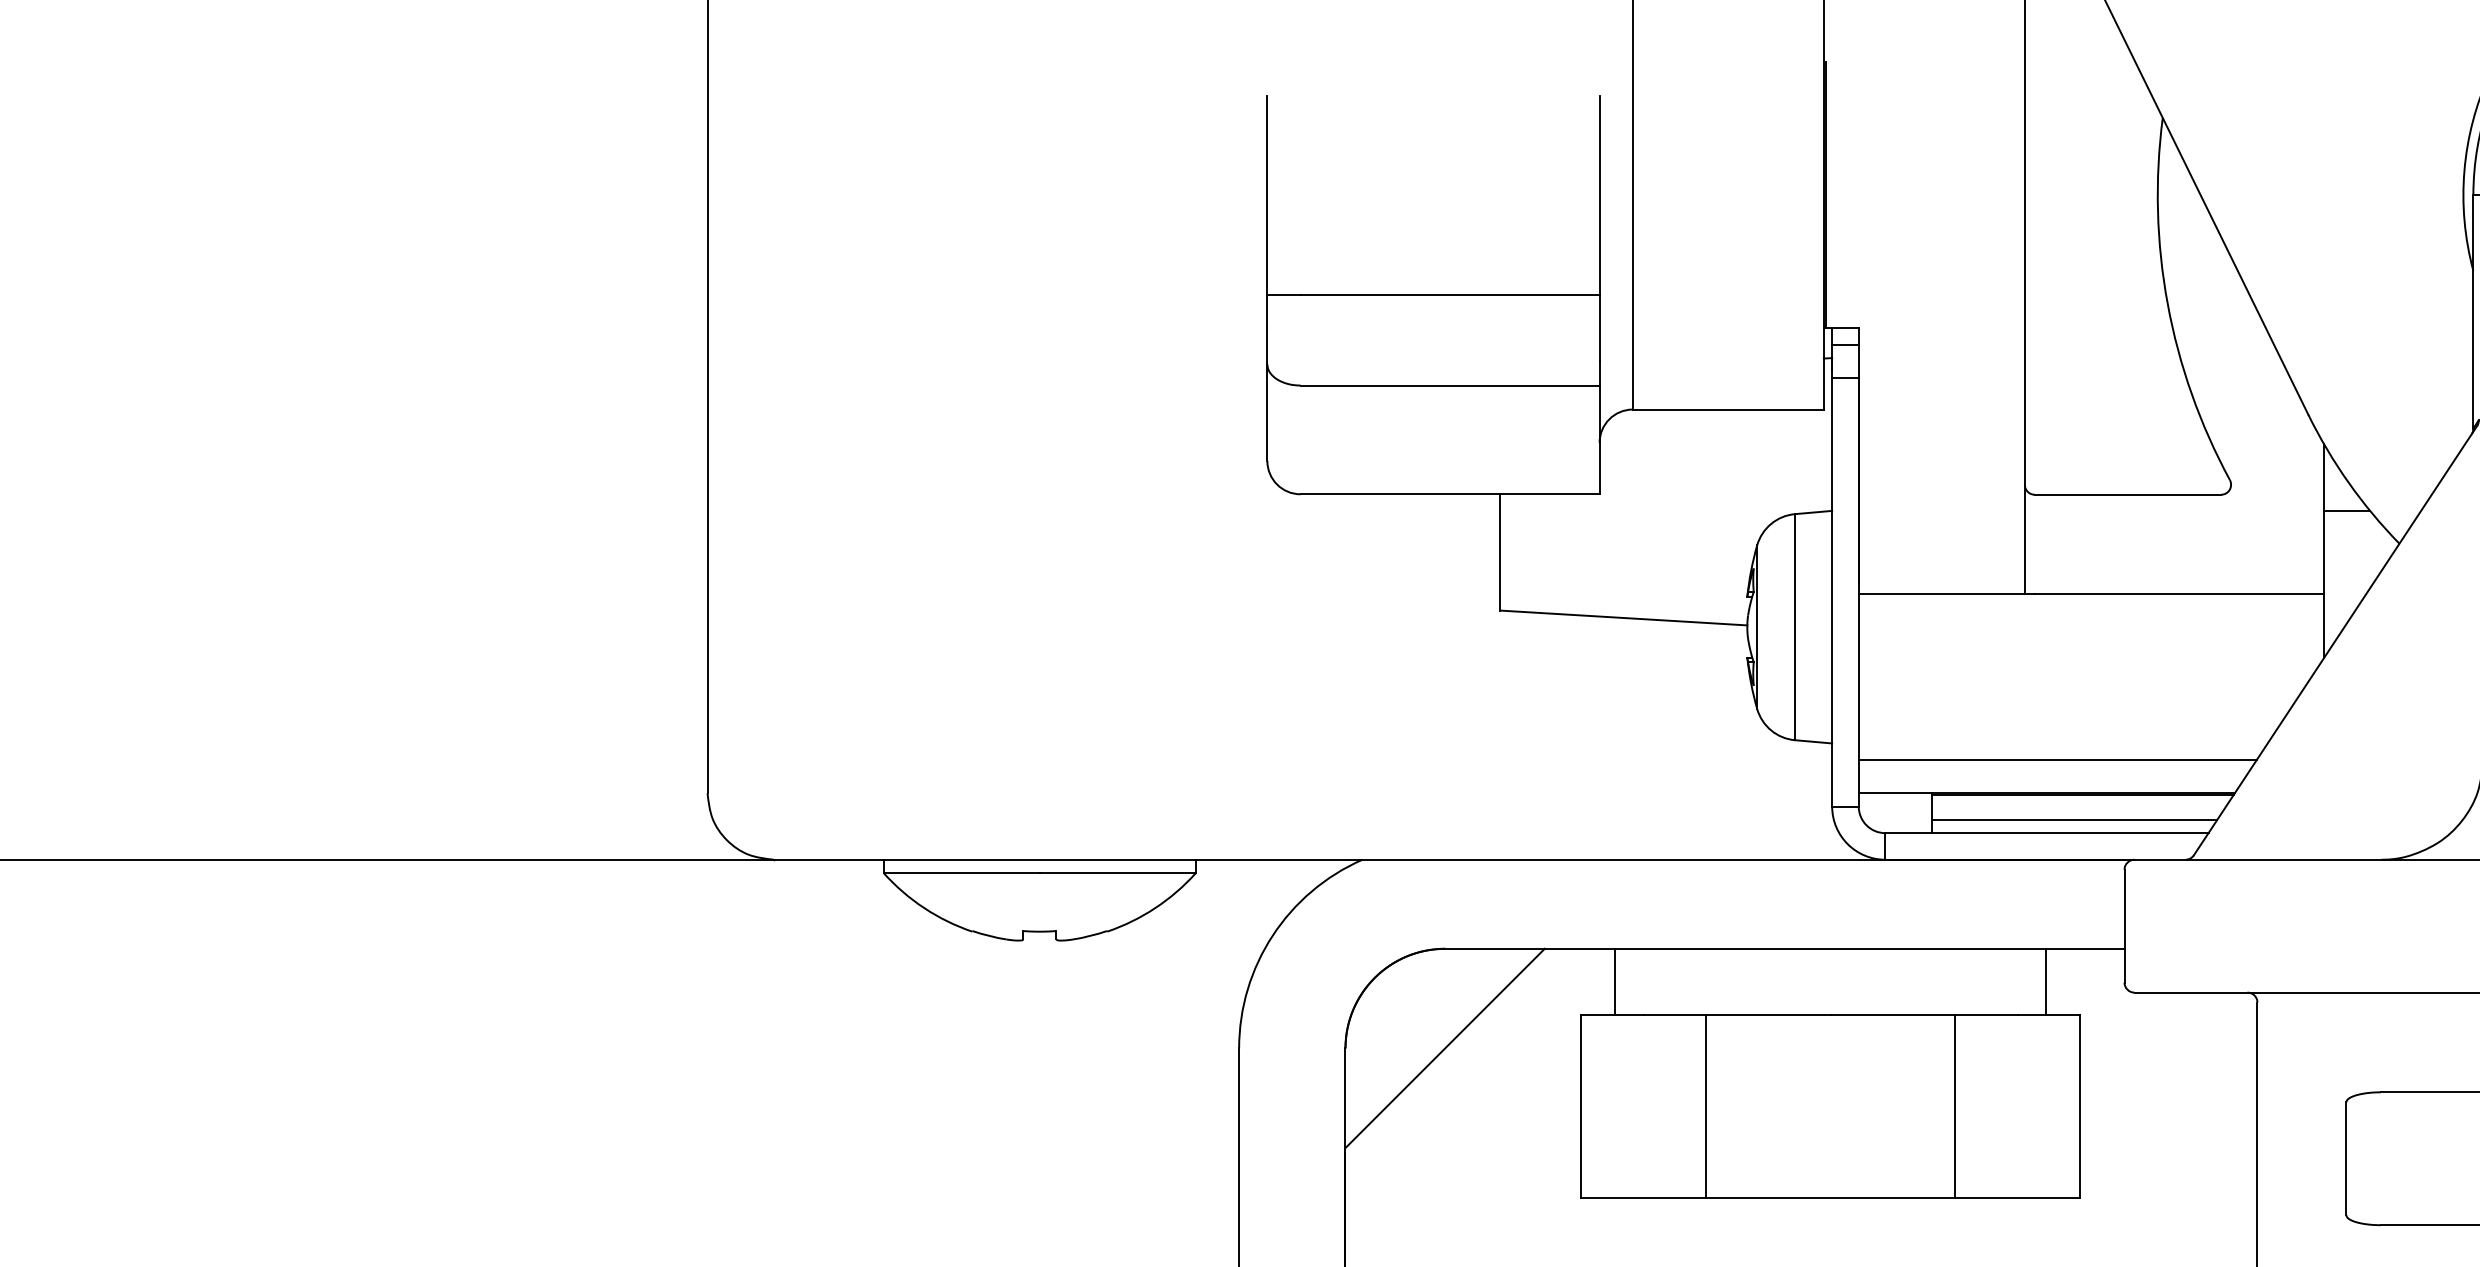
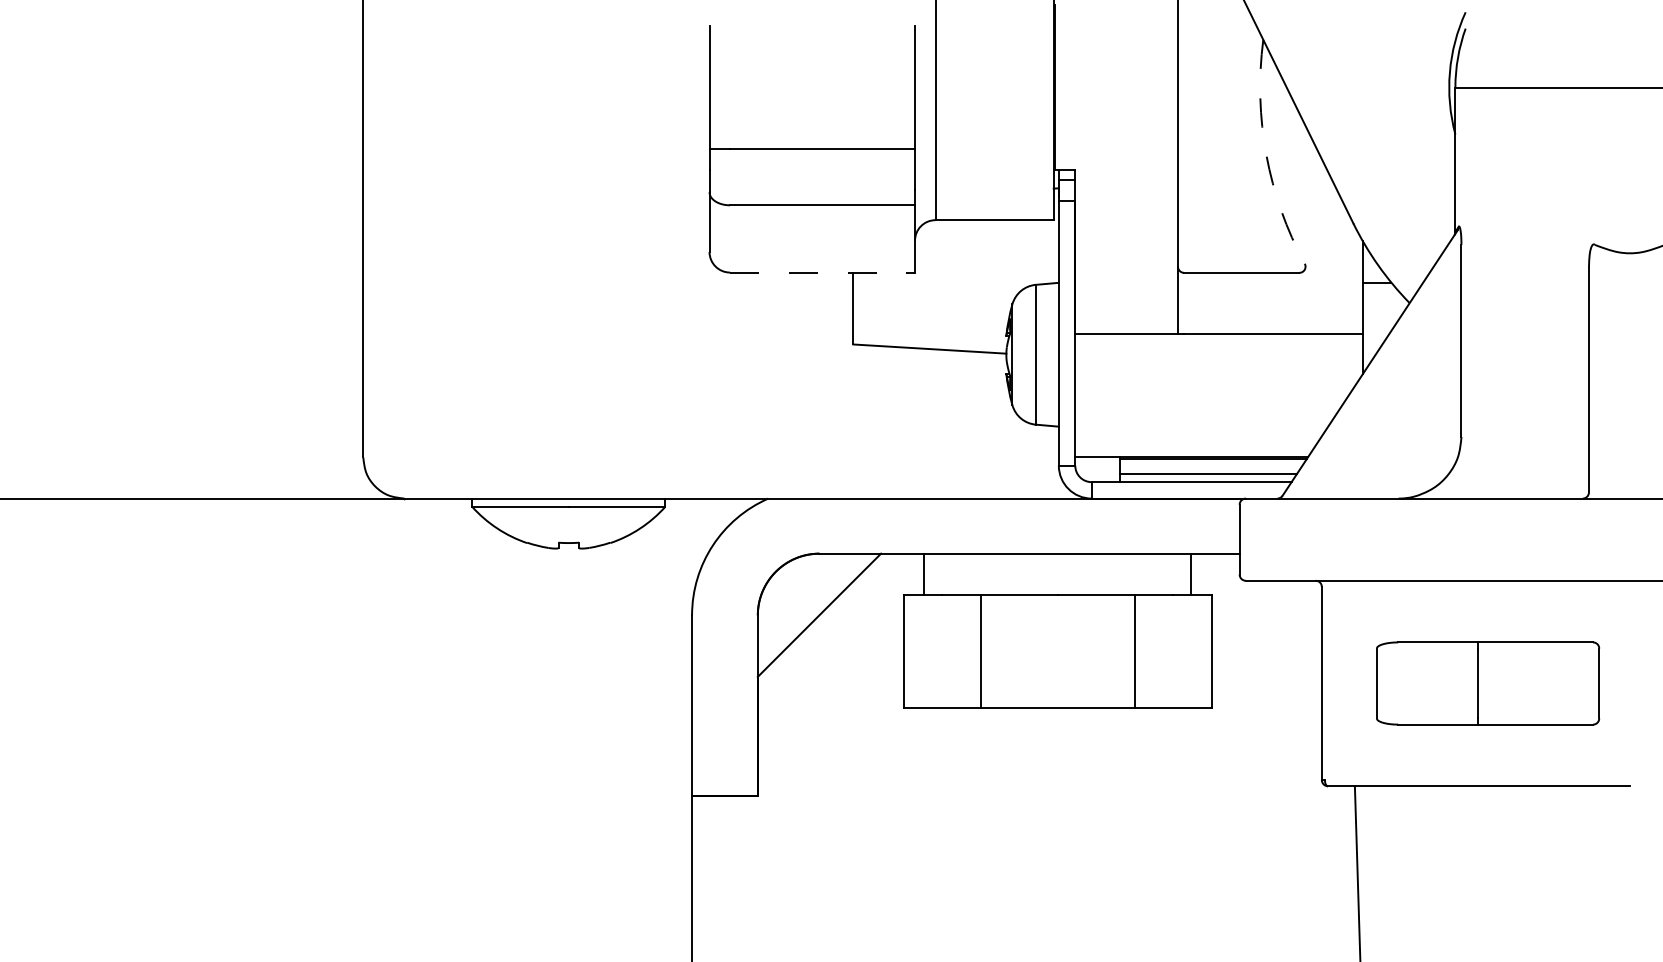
arc: (2167, 304) -> (1266, 155), solid -> dashed
line: (1451, 494) -> (823, 272), solid -> dashed
line: (2057, 759) -> (1198, 436), removed

